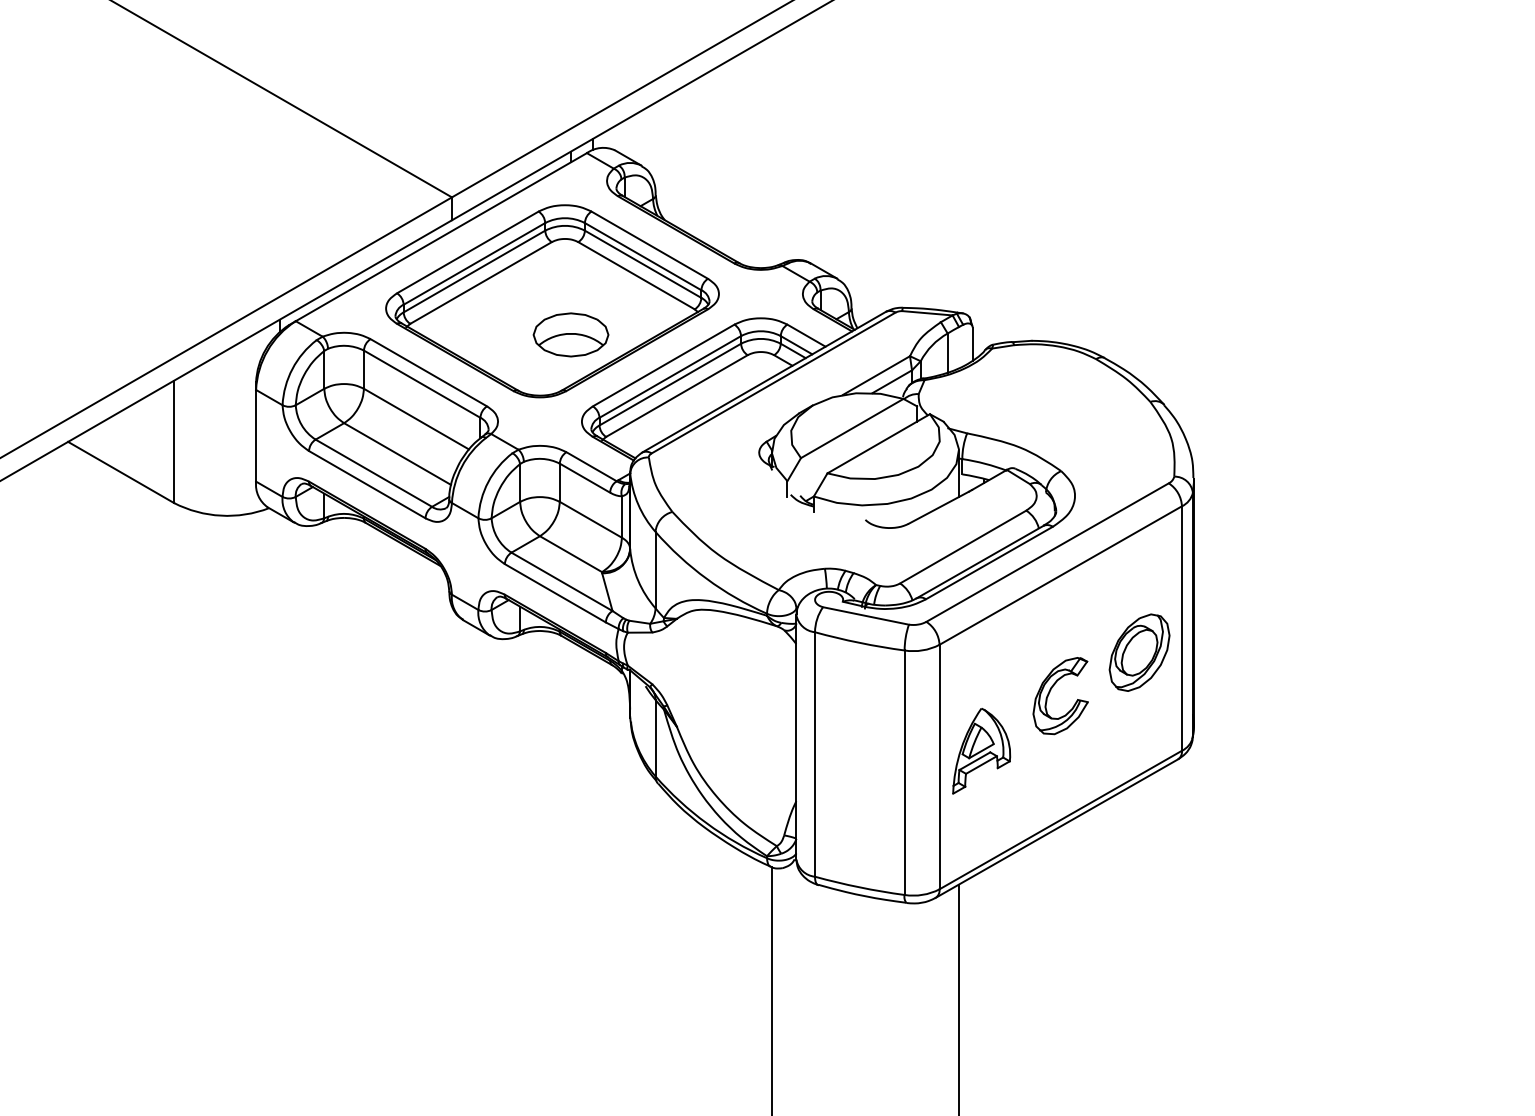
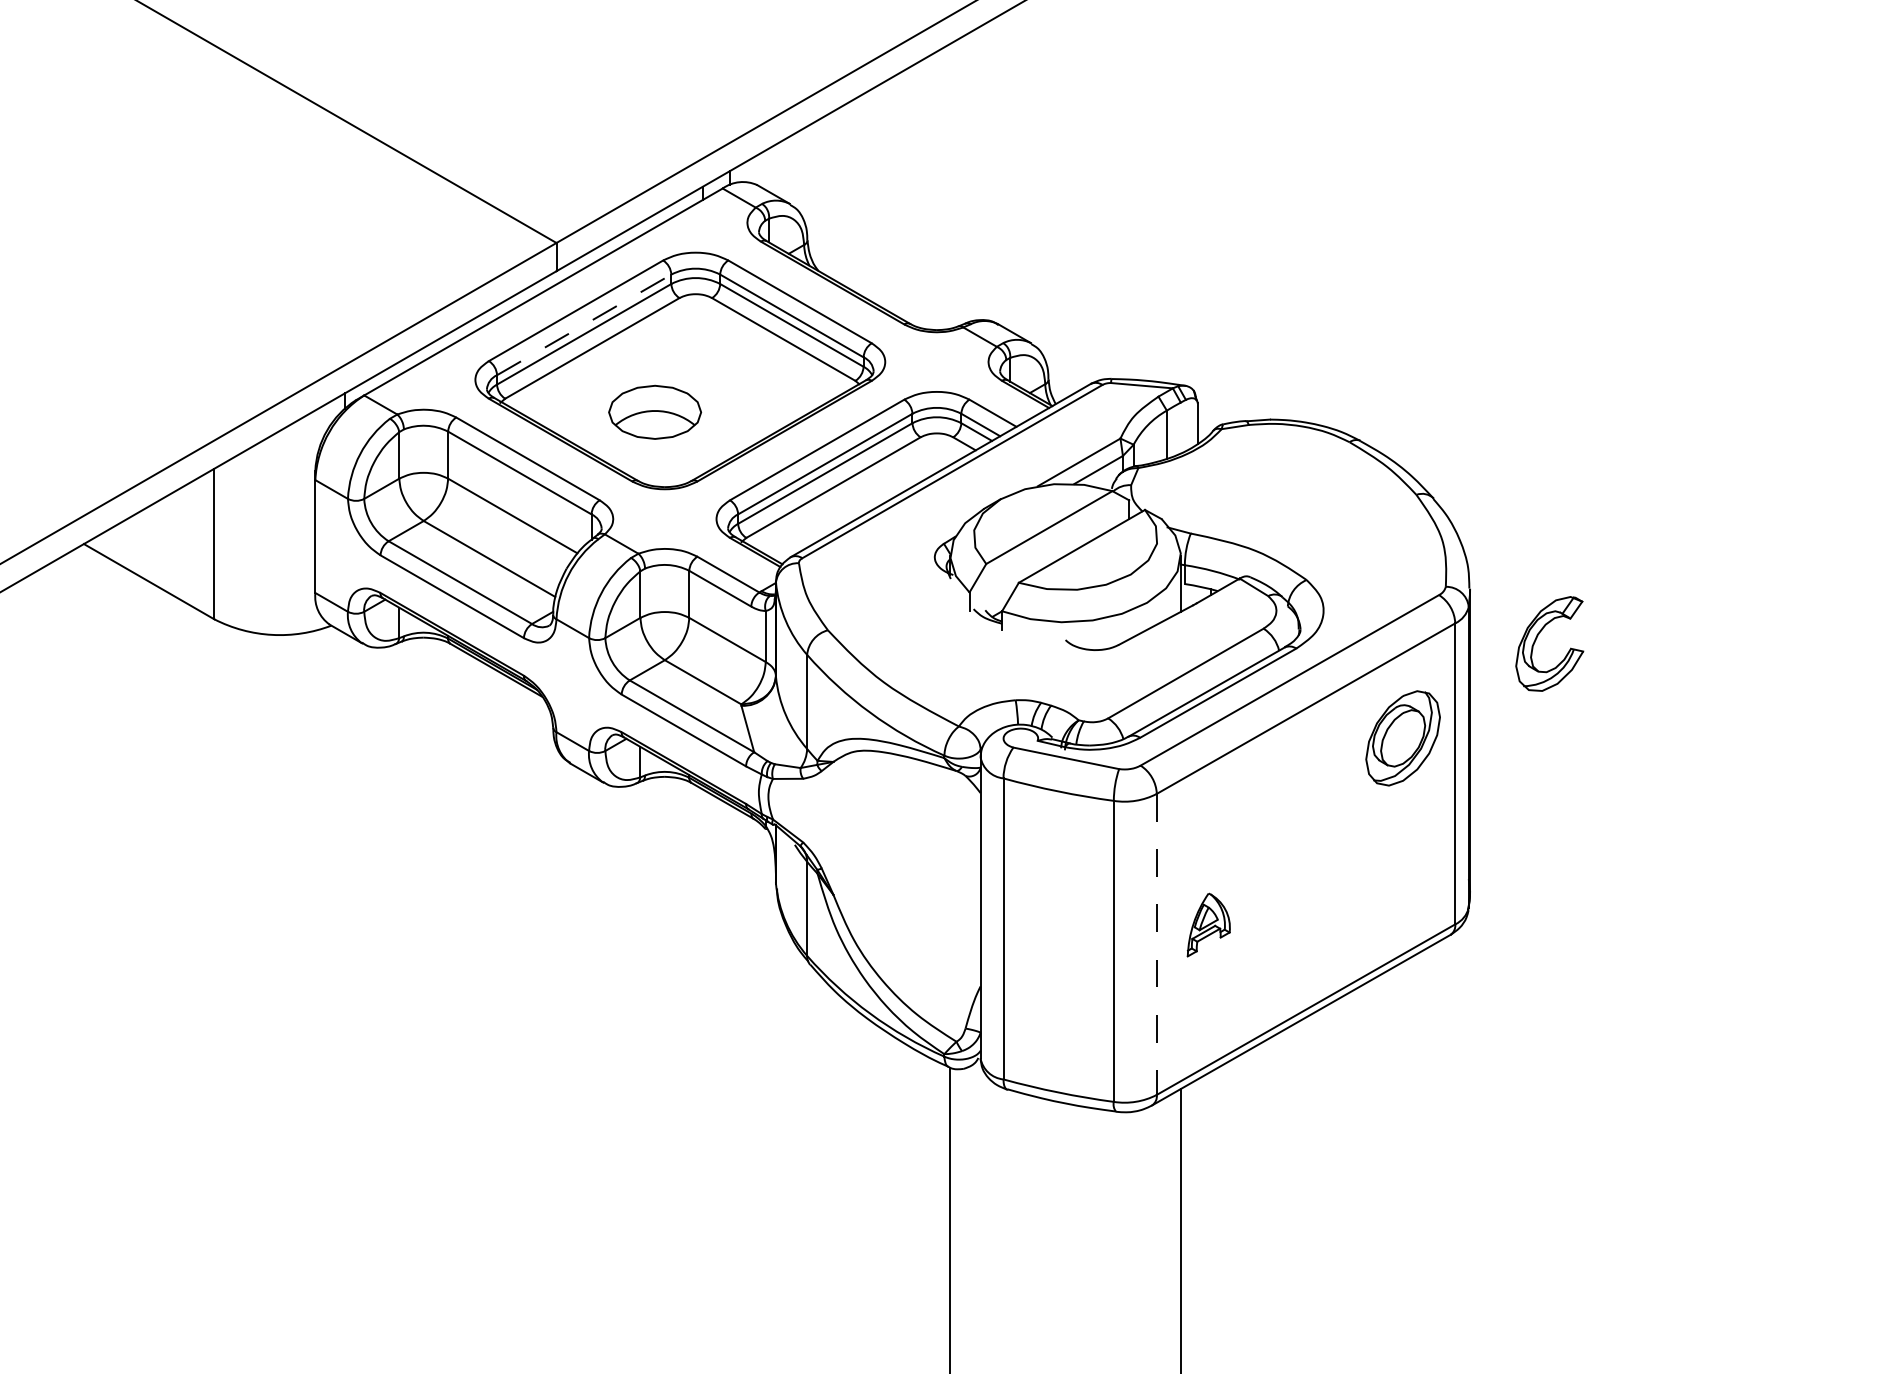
line: (474, 263) -> (584, 324), solid -> dashed
part: (570, 334) -> (654, 411), moved
part: (1139, 652) -> (1403, 738), moved
part: (1050, 692) -> (1537, 639), moved
part: (981, 751) -> (1208, 925), size x0.6
line: (939, 767) -> (1156, 944), solid -> dashed

